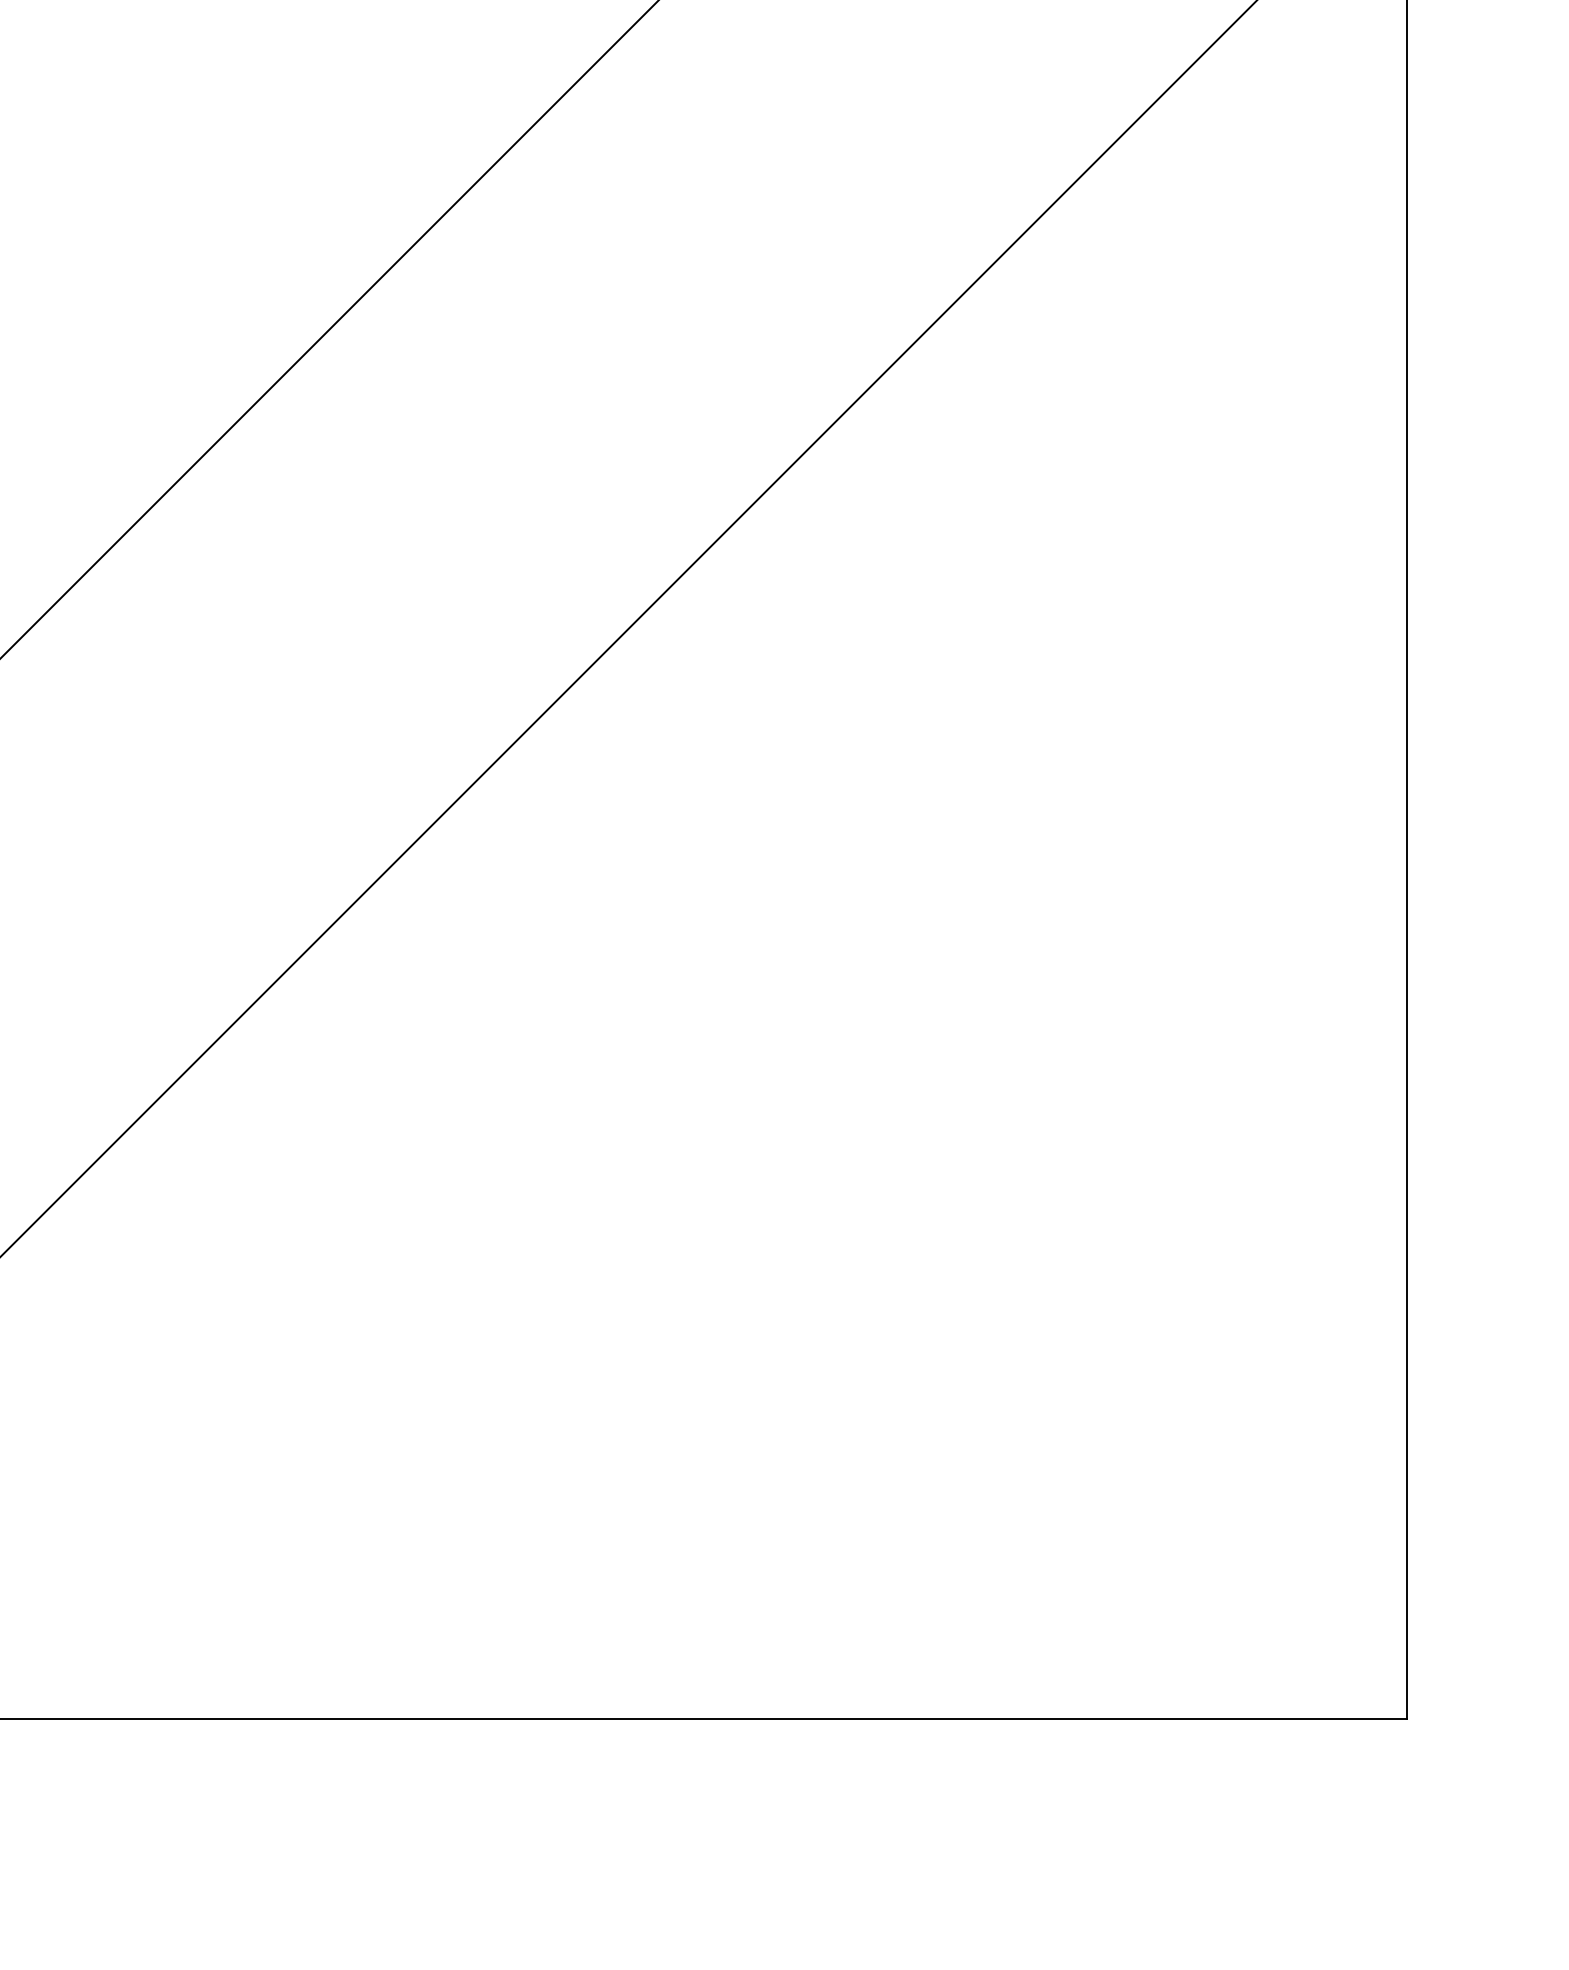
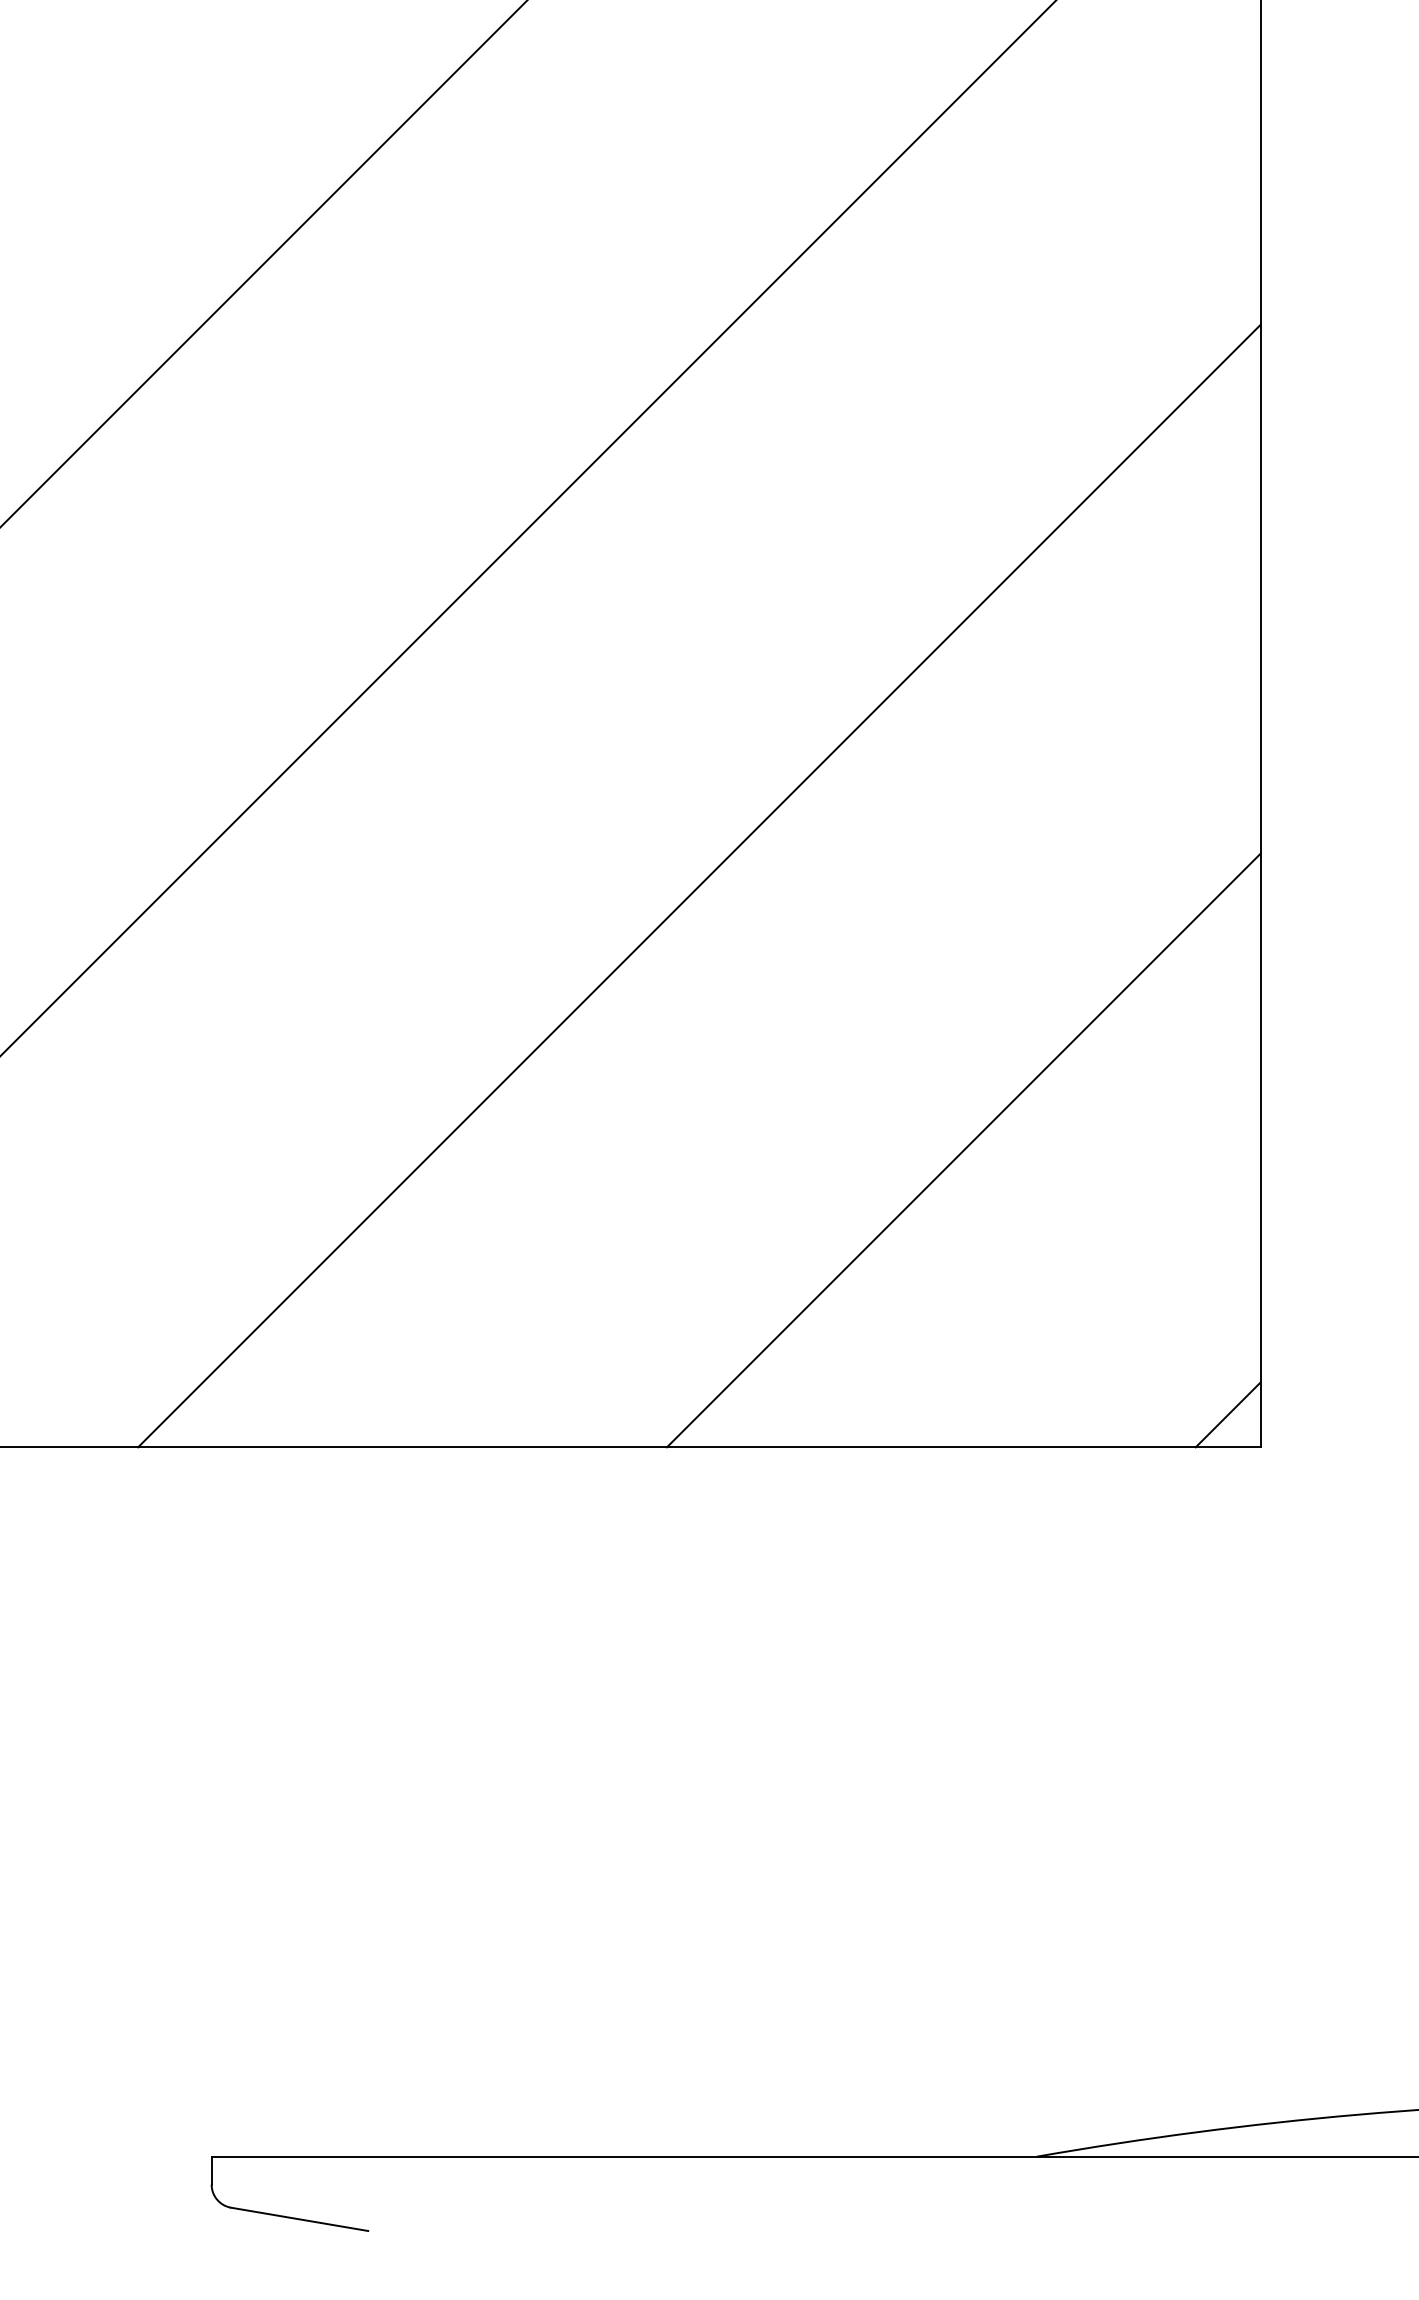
line: (772, 1083) -> (699, 885), added
line: (1070, 1383) -> (963, 1150), added
line: (1369, 1681) -> (1227, 1414), added

